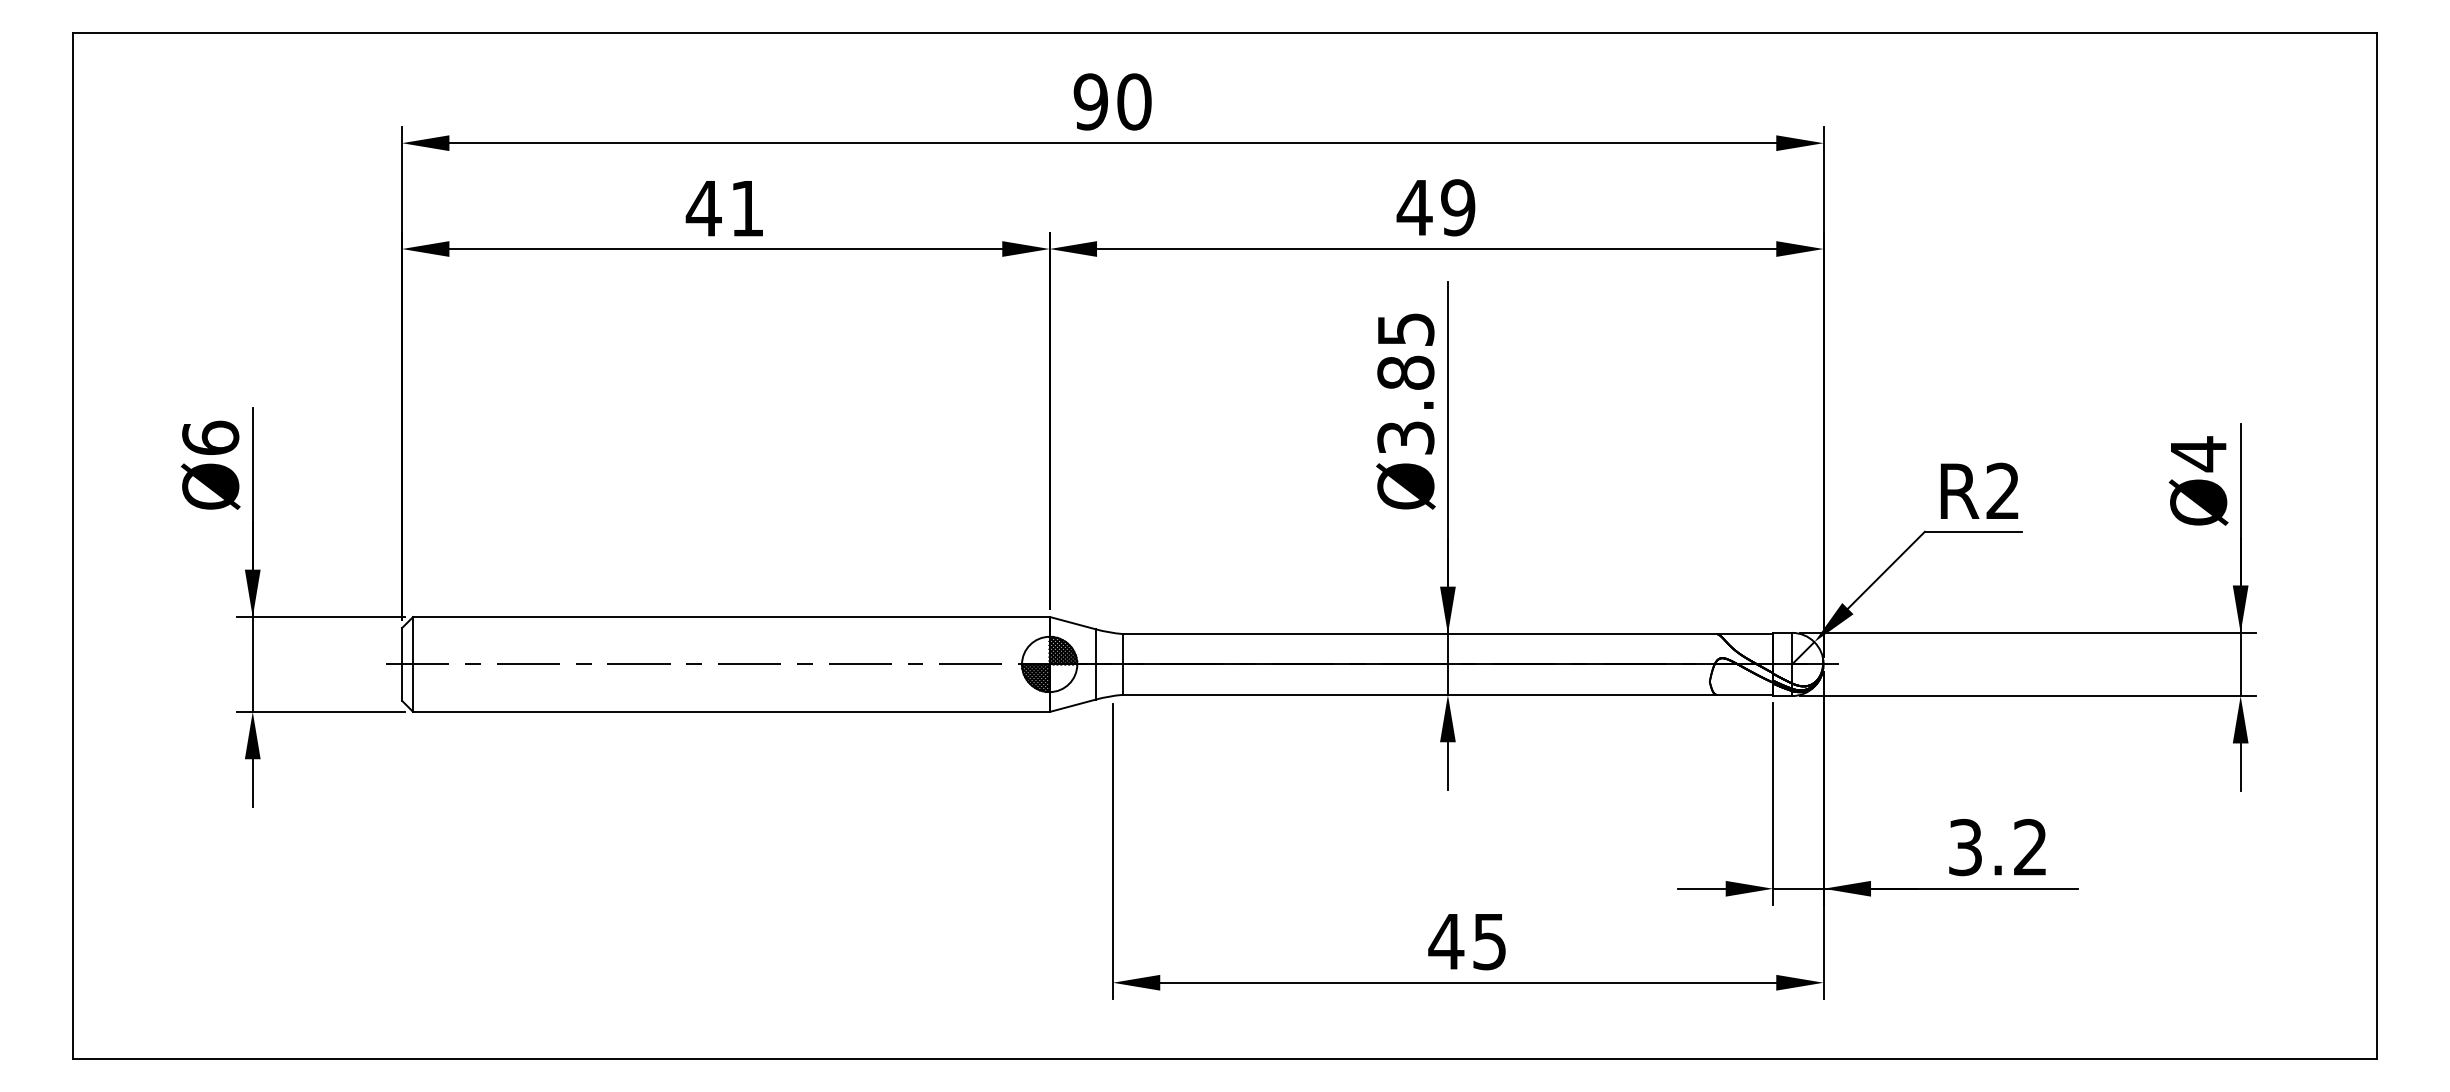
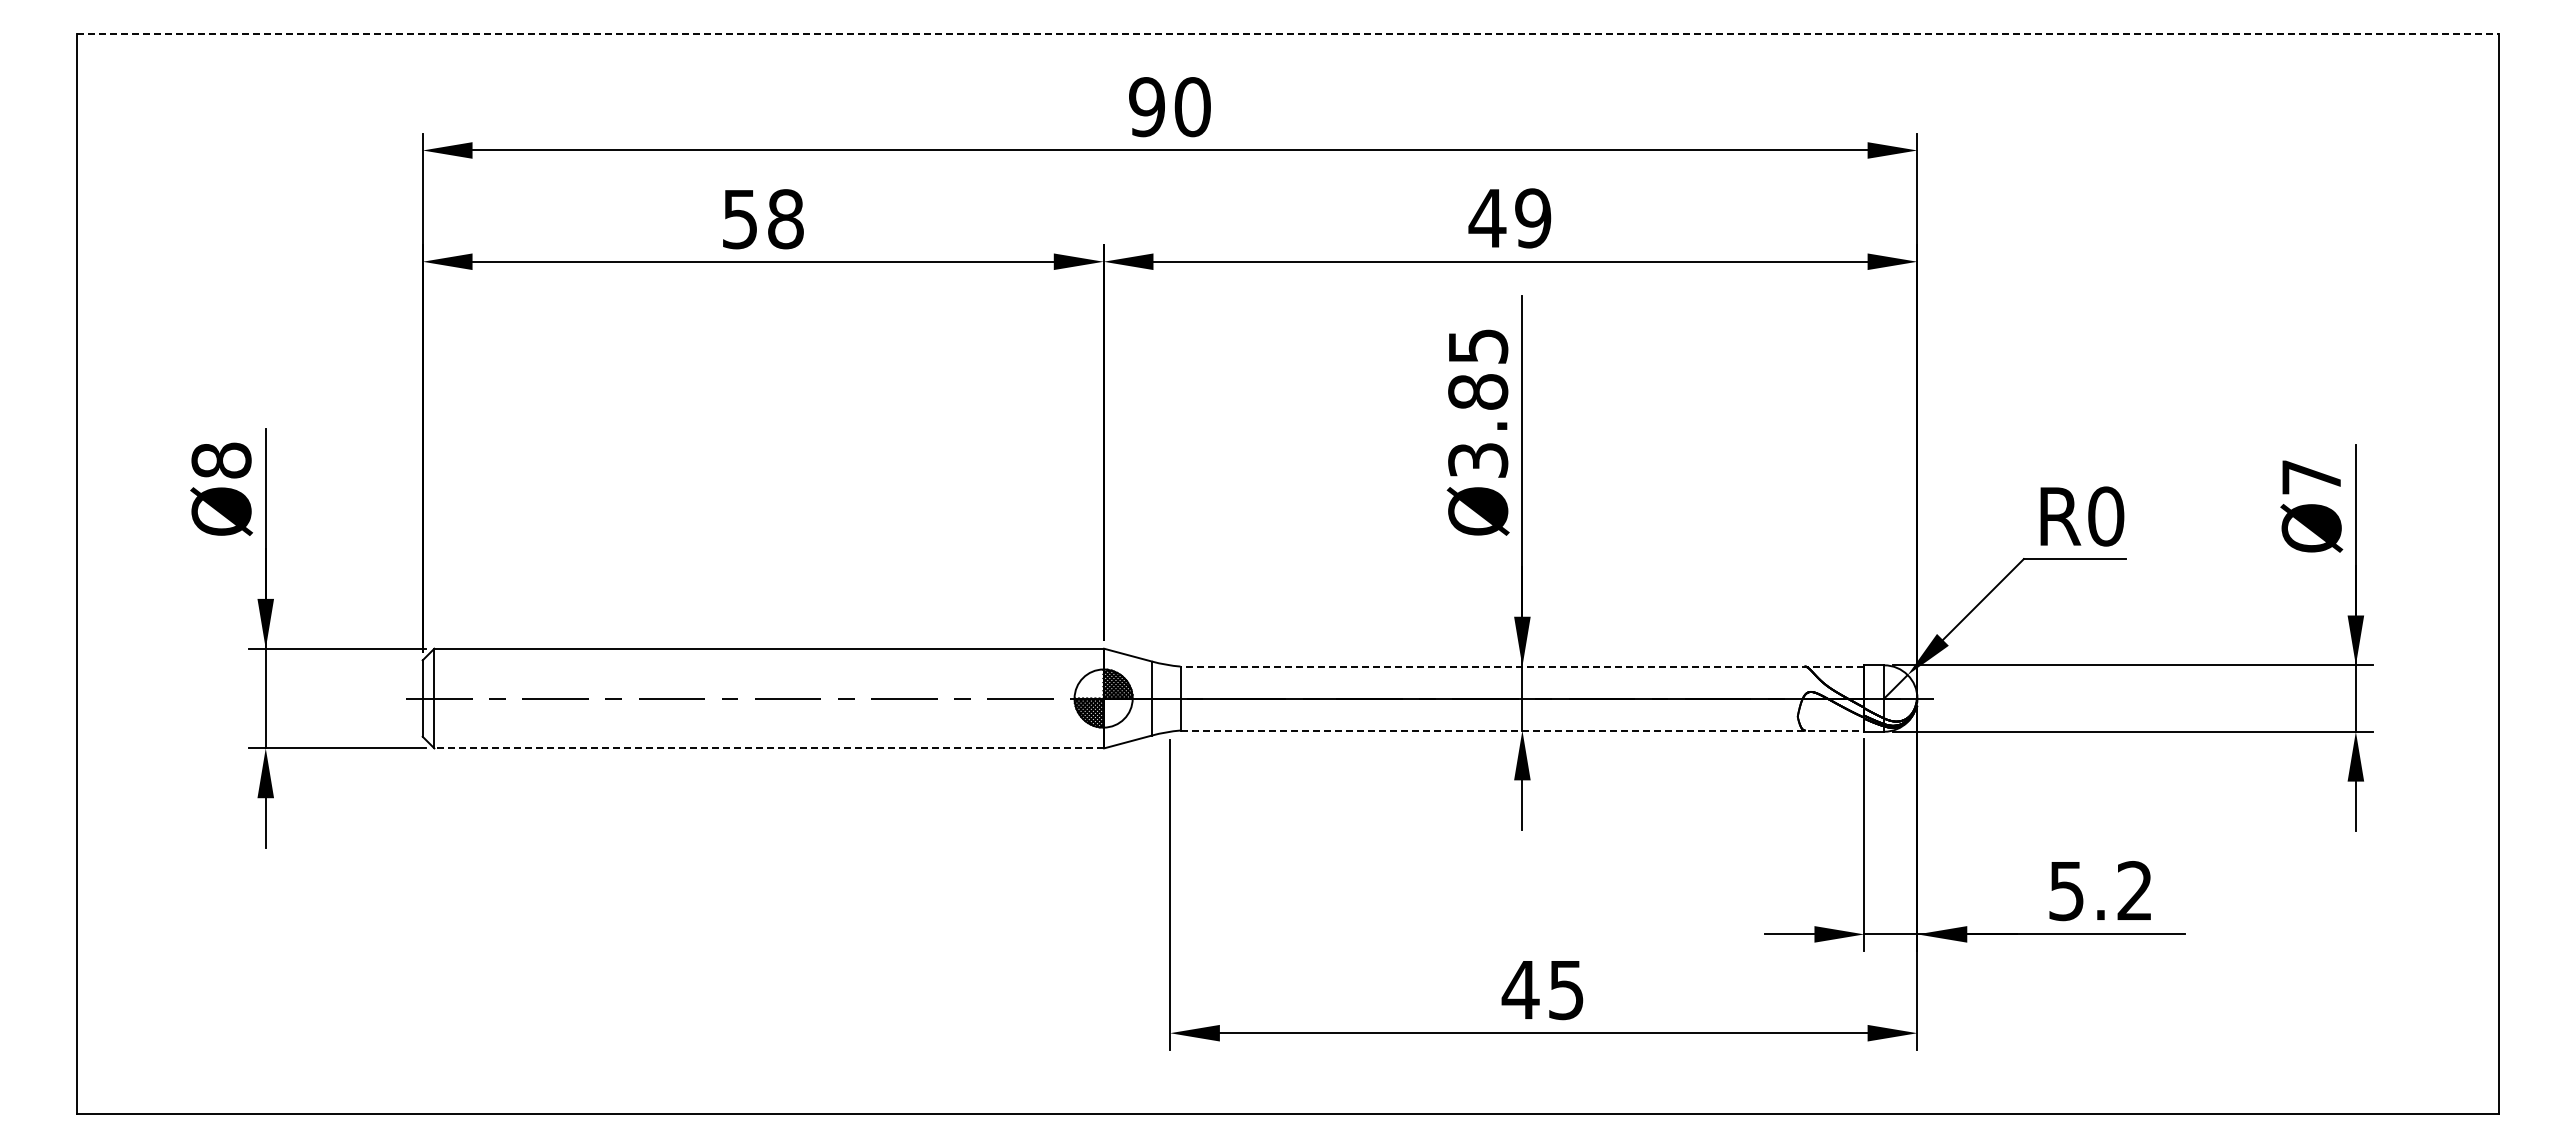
line: (1224, 32) -> (1287, 34), solid -> dashed
text: (725, 208) -> (762, 219), 41 -> 58
text: (210, 438) -> (221, 460), Ø6 -> Ø8
text: (2198, 454) -> (2311, 477), Ø4 -> Ø7
text: (2003, 491) -> (2106, 516), R2 -> R0
line: (1448, 633) -> (1522, 666), solid -> dashed
line: (1448, 694) -> (1522, 730), solid -> dashed
line: (731, 711) -> (769, 748), solid -> dashed
text: (1965, 847) -> (2066, 890), 3.2 -> 5.2

